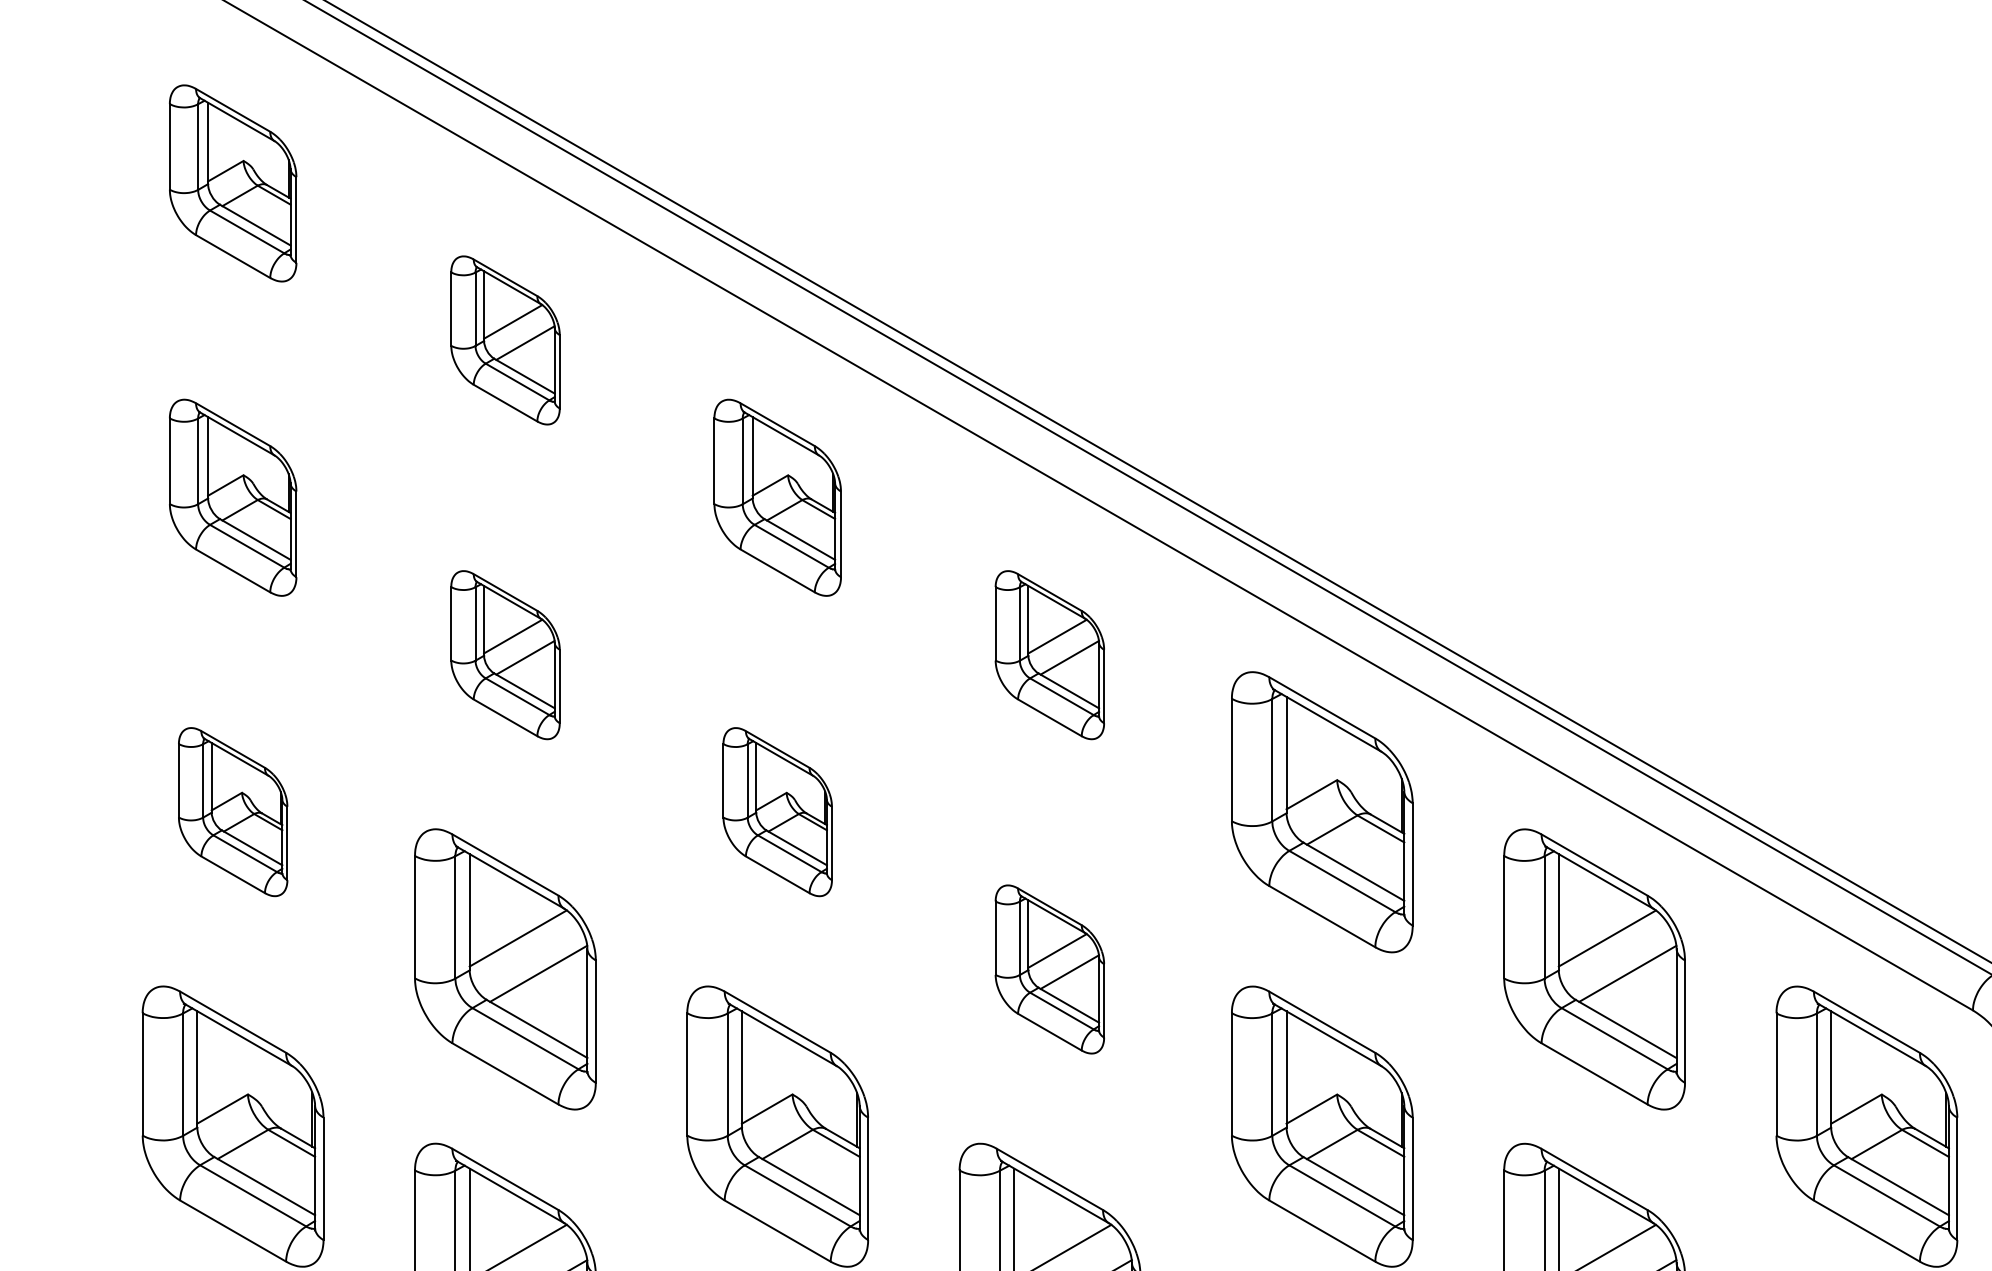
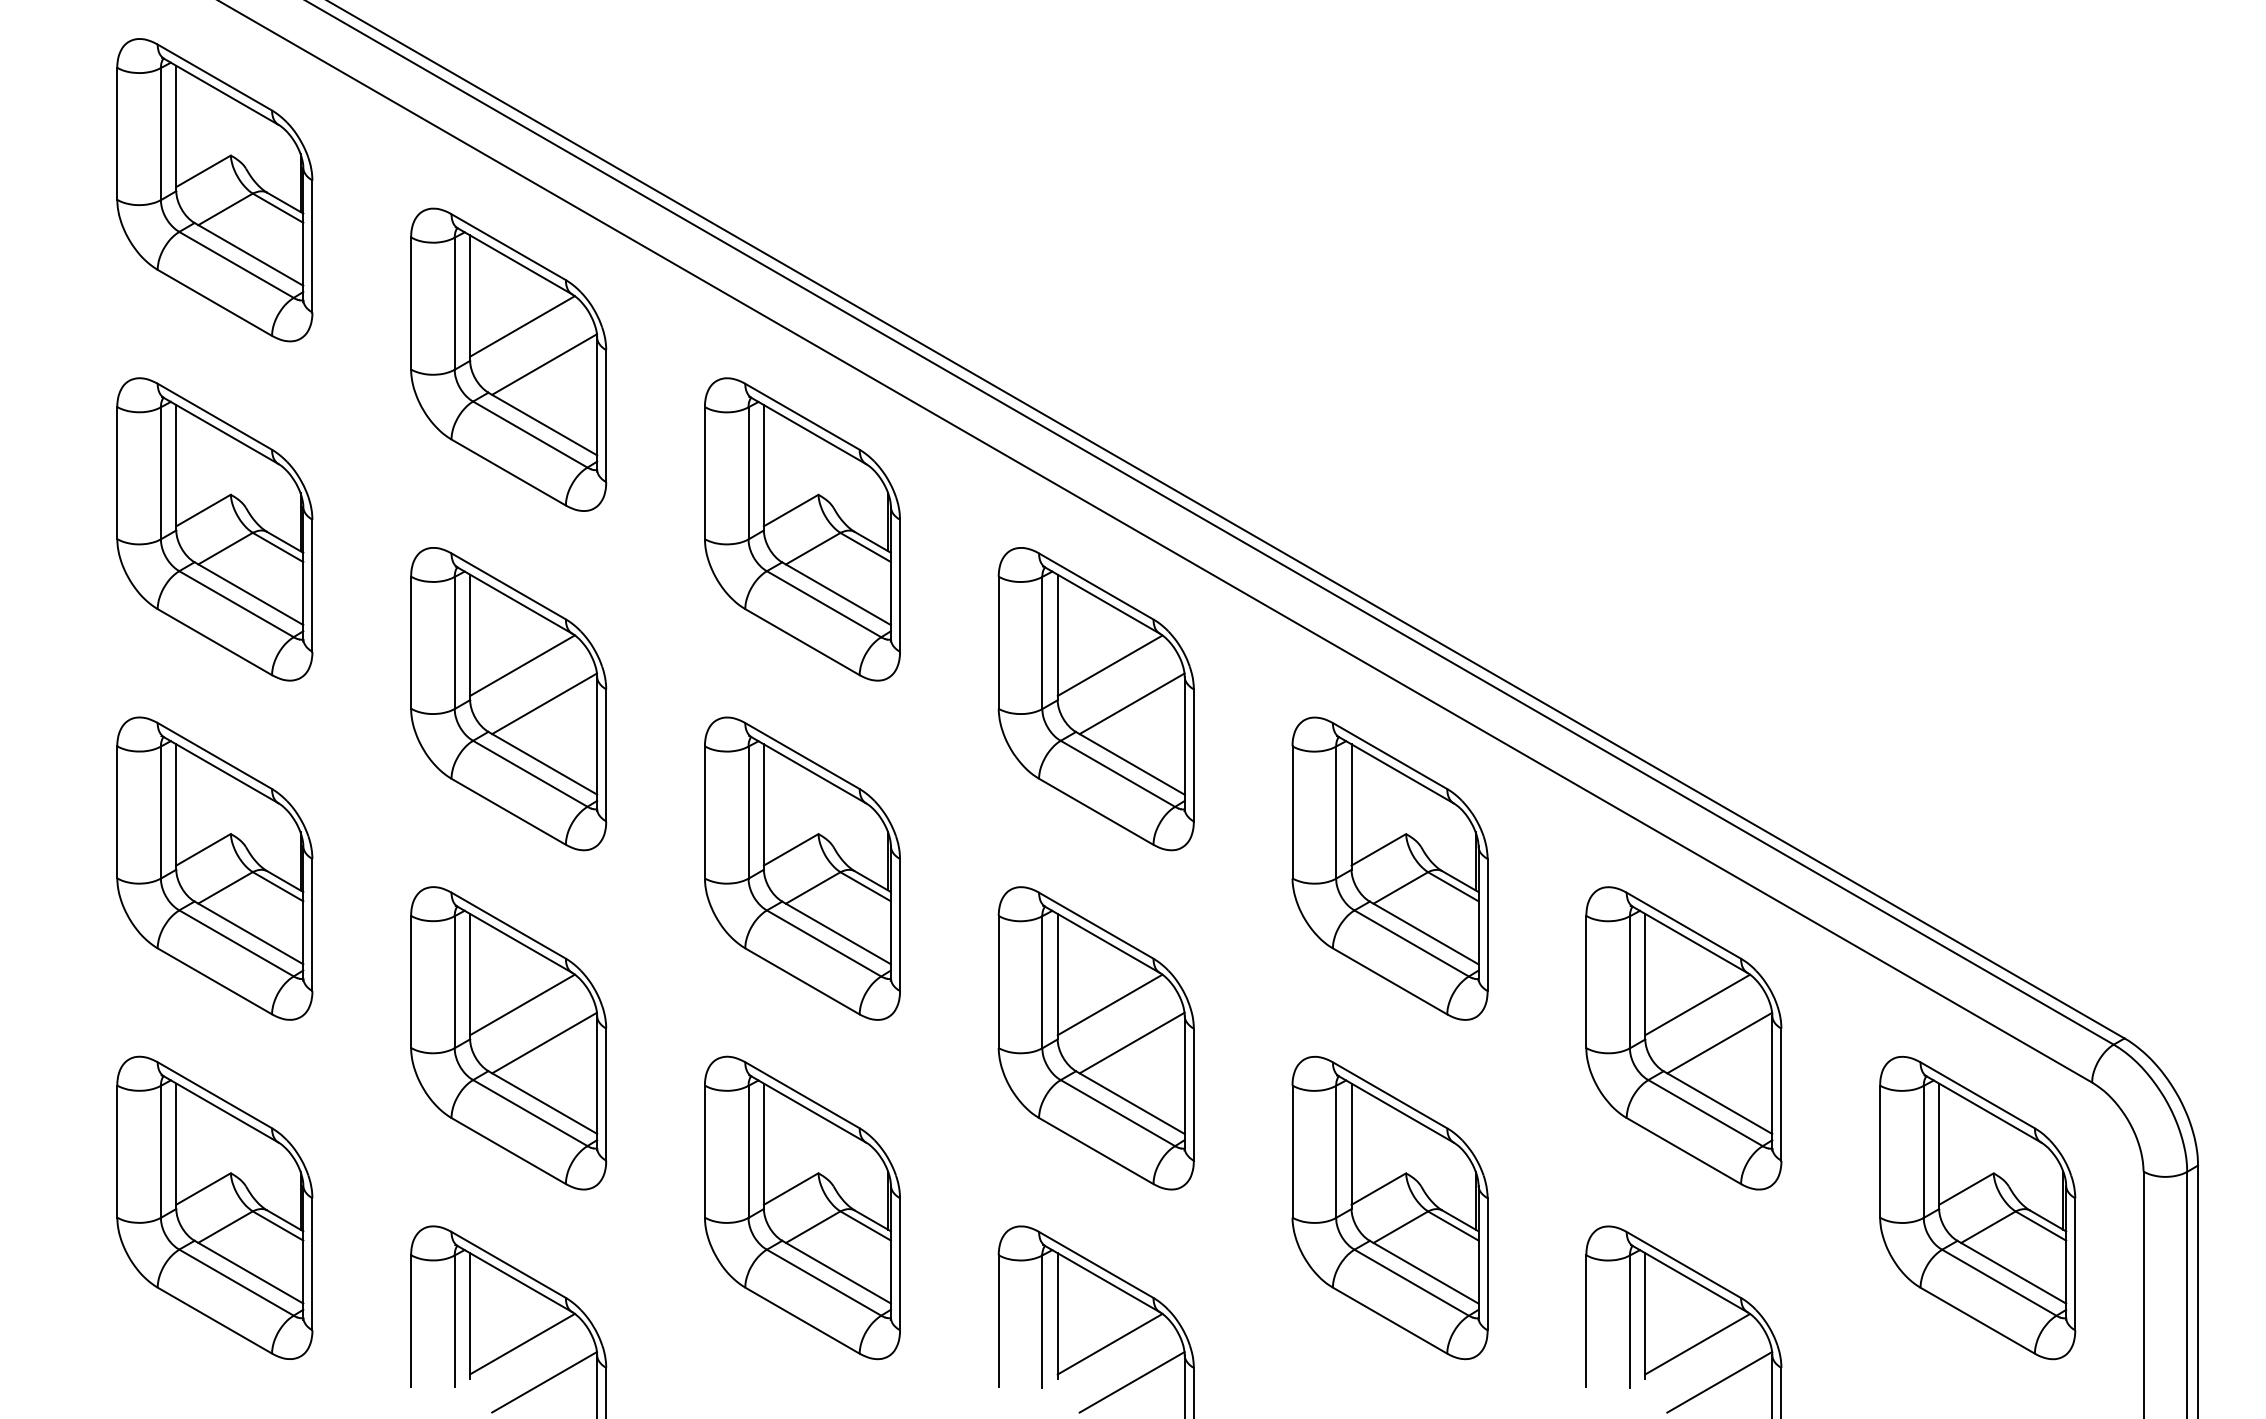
part: (232, 183) -> (214, 190), size x1.43
part: (505, 340) -> (508, 359), size x1.67
part: (232, 497) -> (214, 529), size x1.43
part: (777, 497) -> (802, 529), size x1.43
part: (505, 655) -> (508, 699), size x1.67
part: (1049, 655) -> (1095, 699), size x1.67
part: (232, 812) -> (214, 868), size x1.67
part: (777, 812) -> (802, 868), size x1.67
part: (1049, 969) -> (1095, 1038), size x1.67

